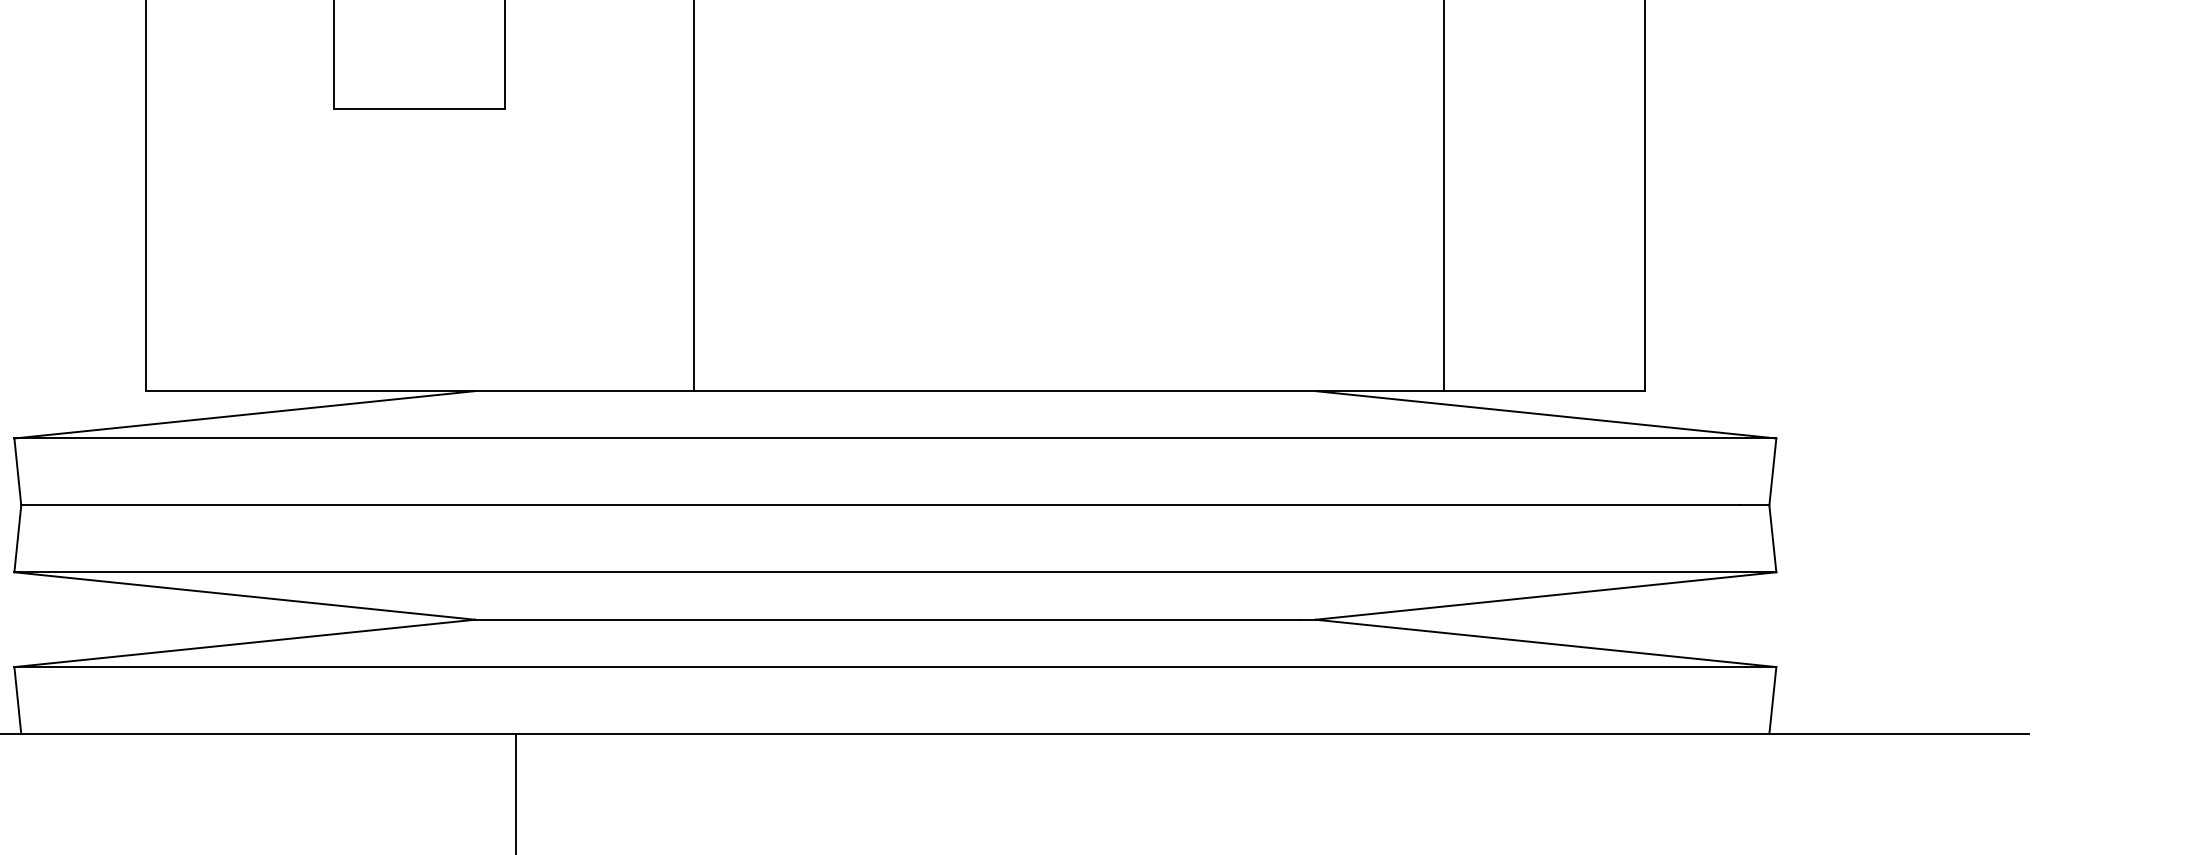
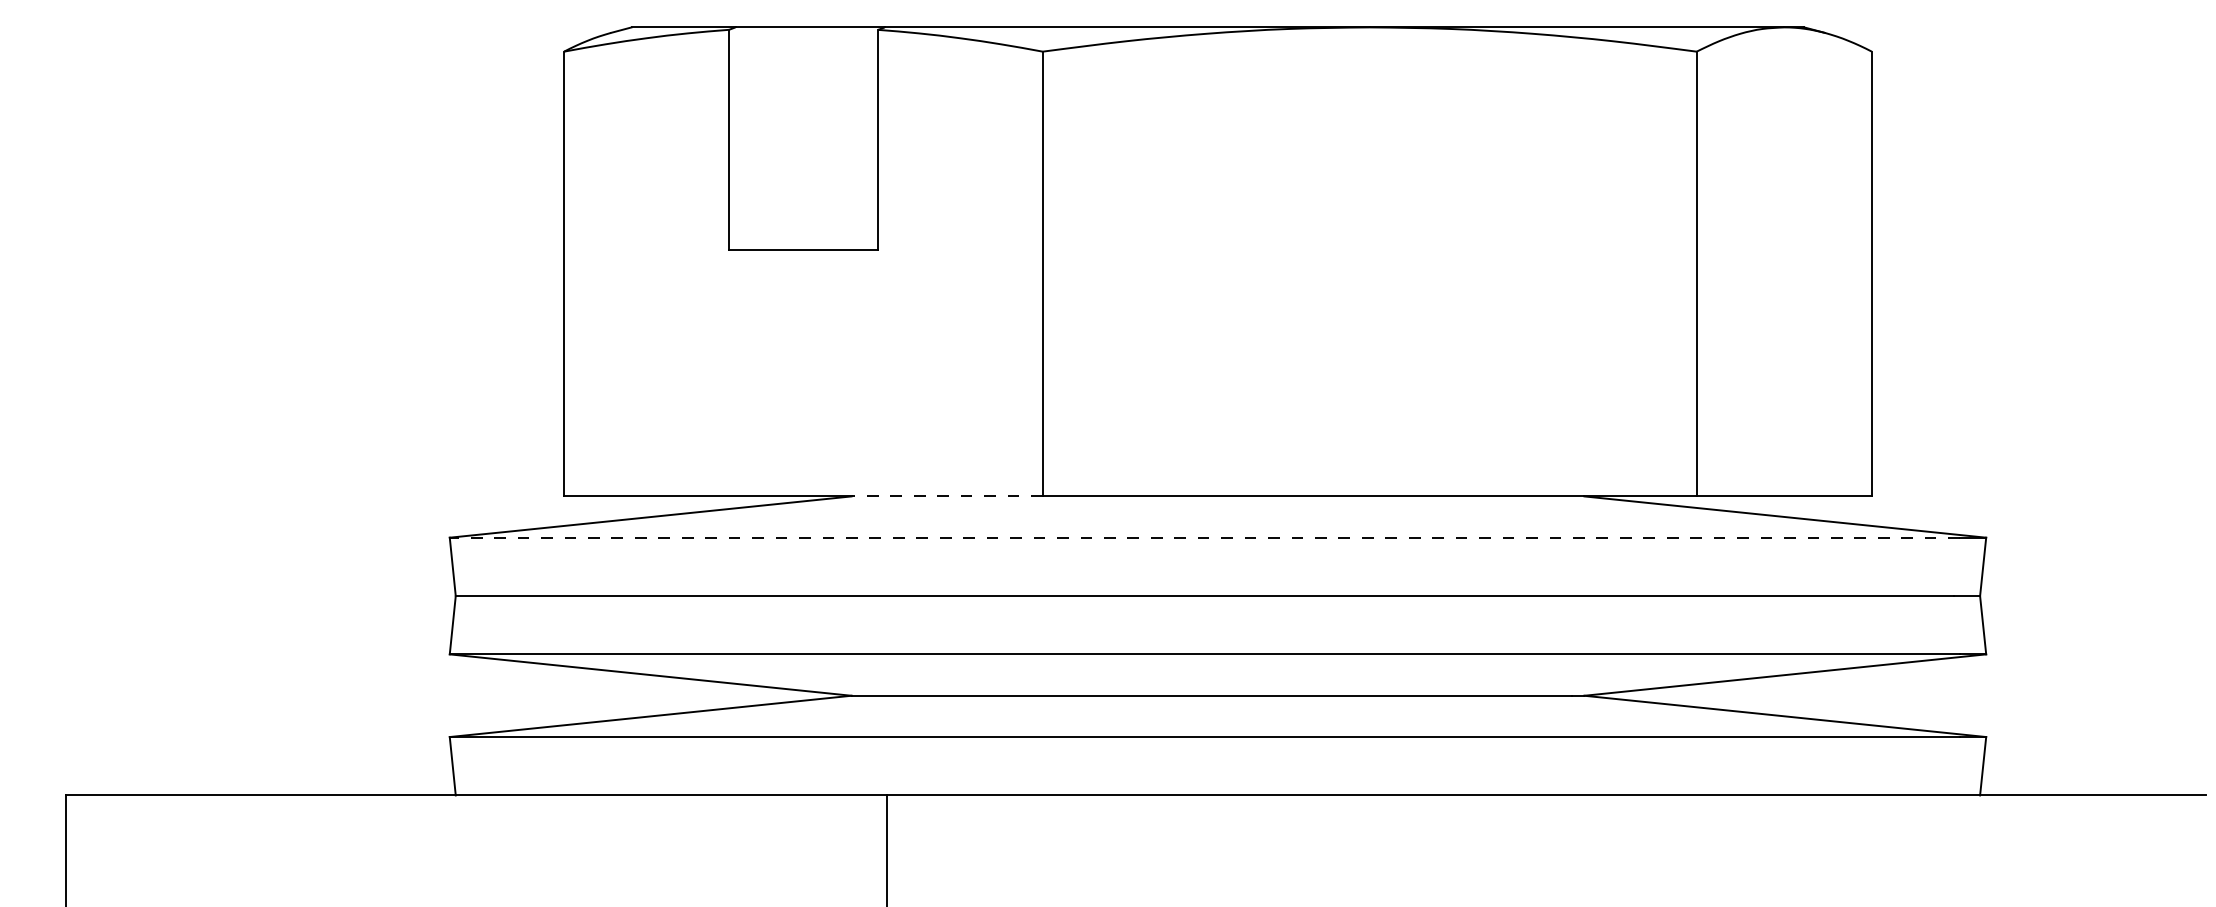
line: (585, 391) -> (947, 496), solid -> dashed
line: (879, 438) -> (1204, 537), solid -> dashed

